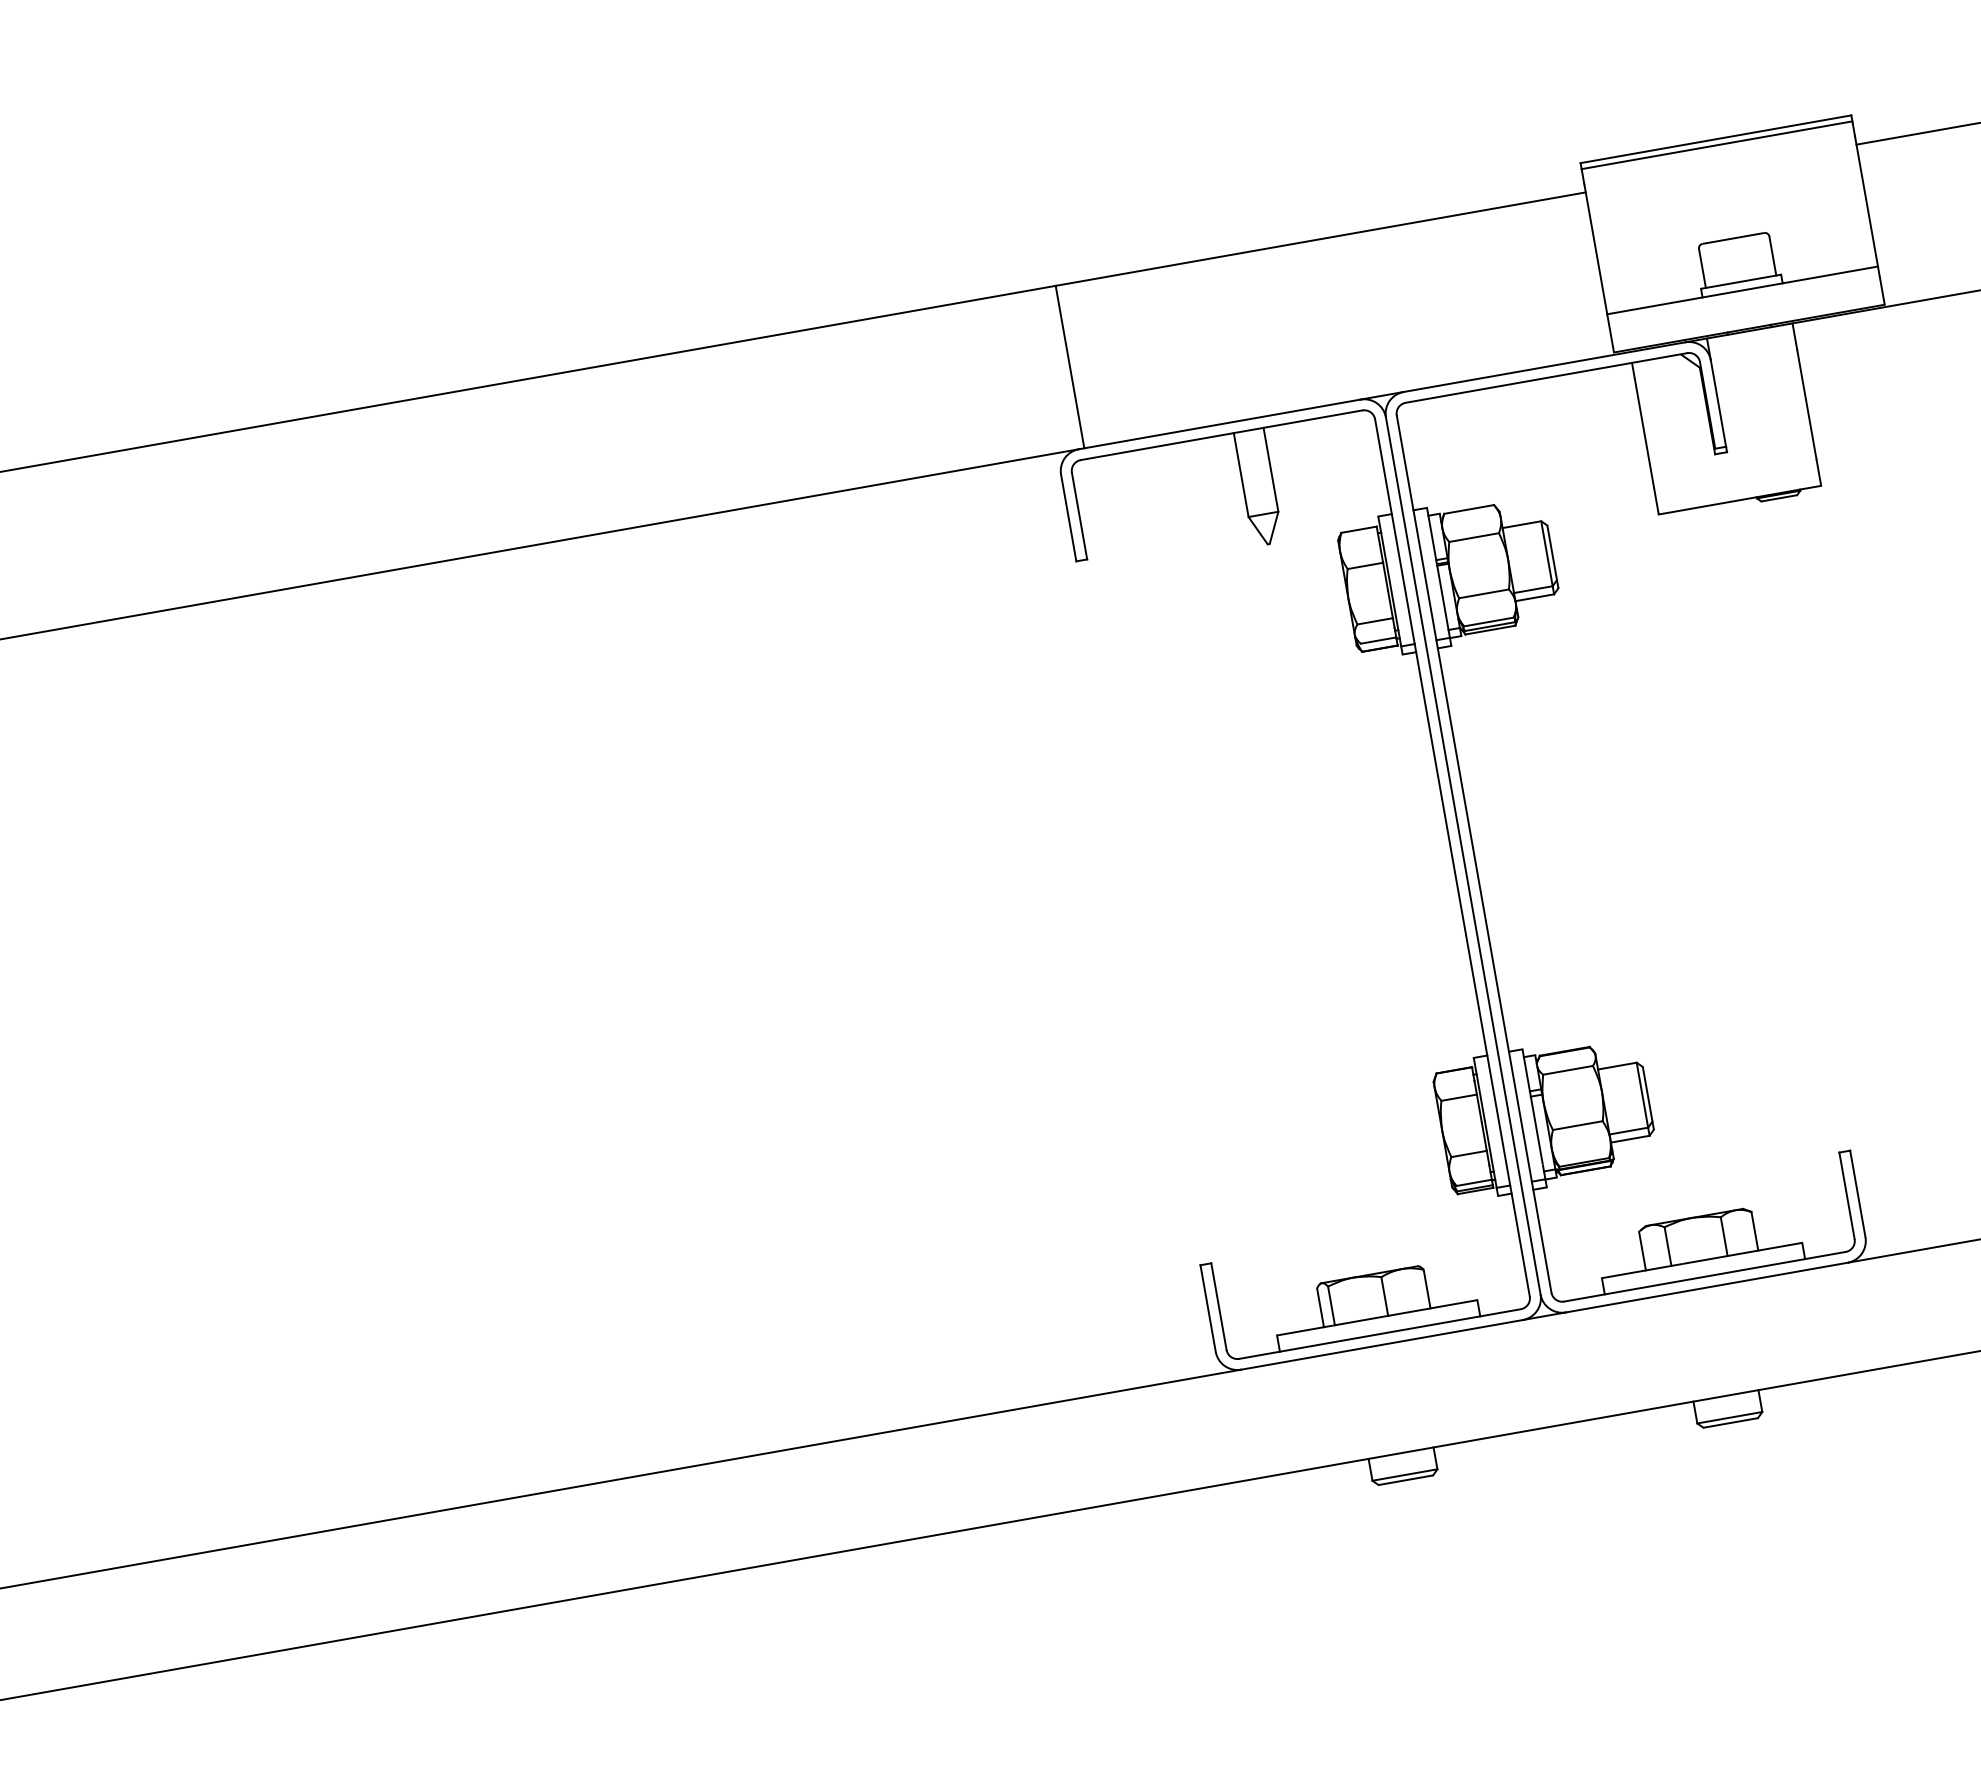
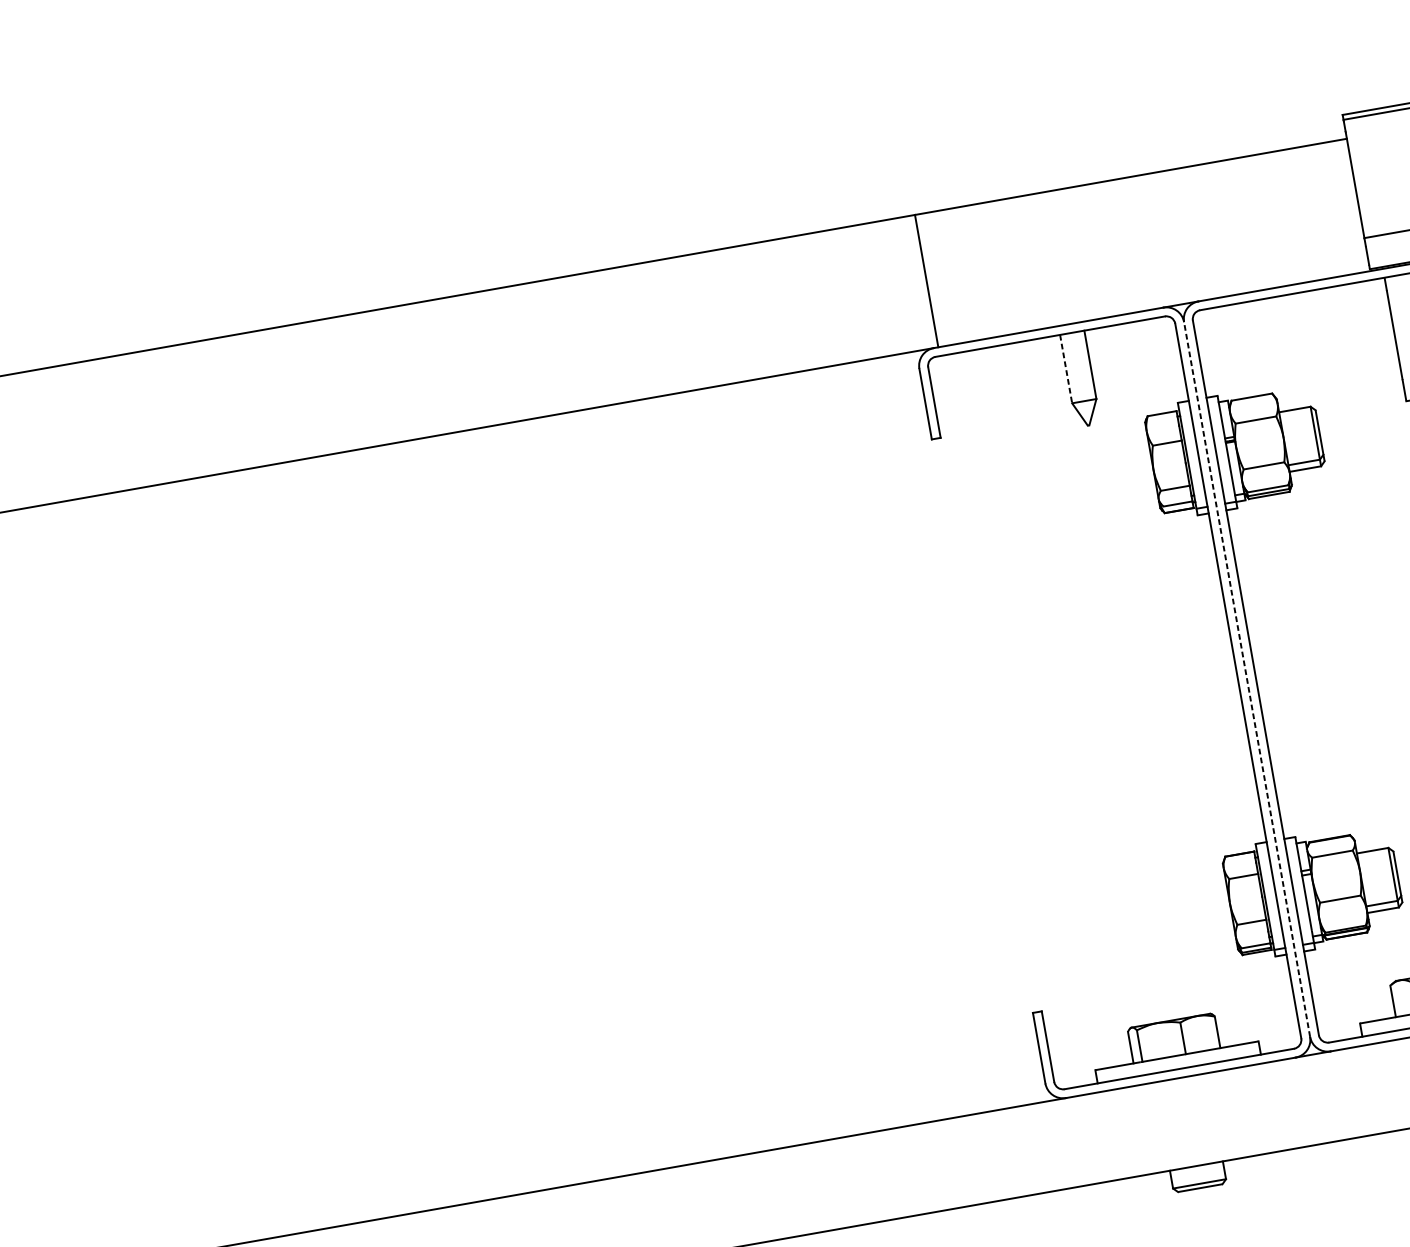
line: (1241, 475) -> (1066, 369), solid -> dashed
line: (1463, 855) -> (1247, 679), solid -> dashed

